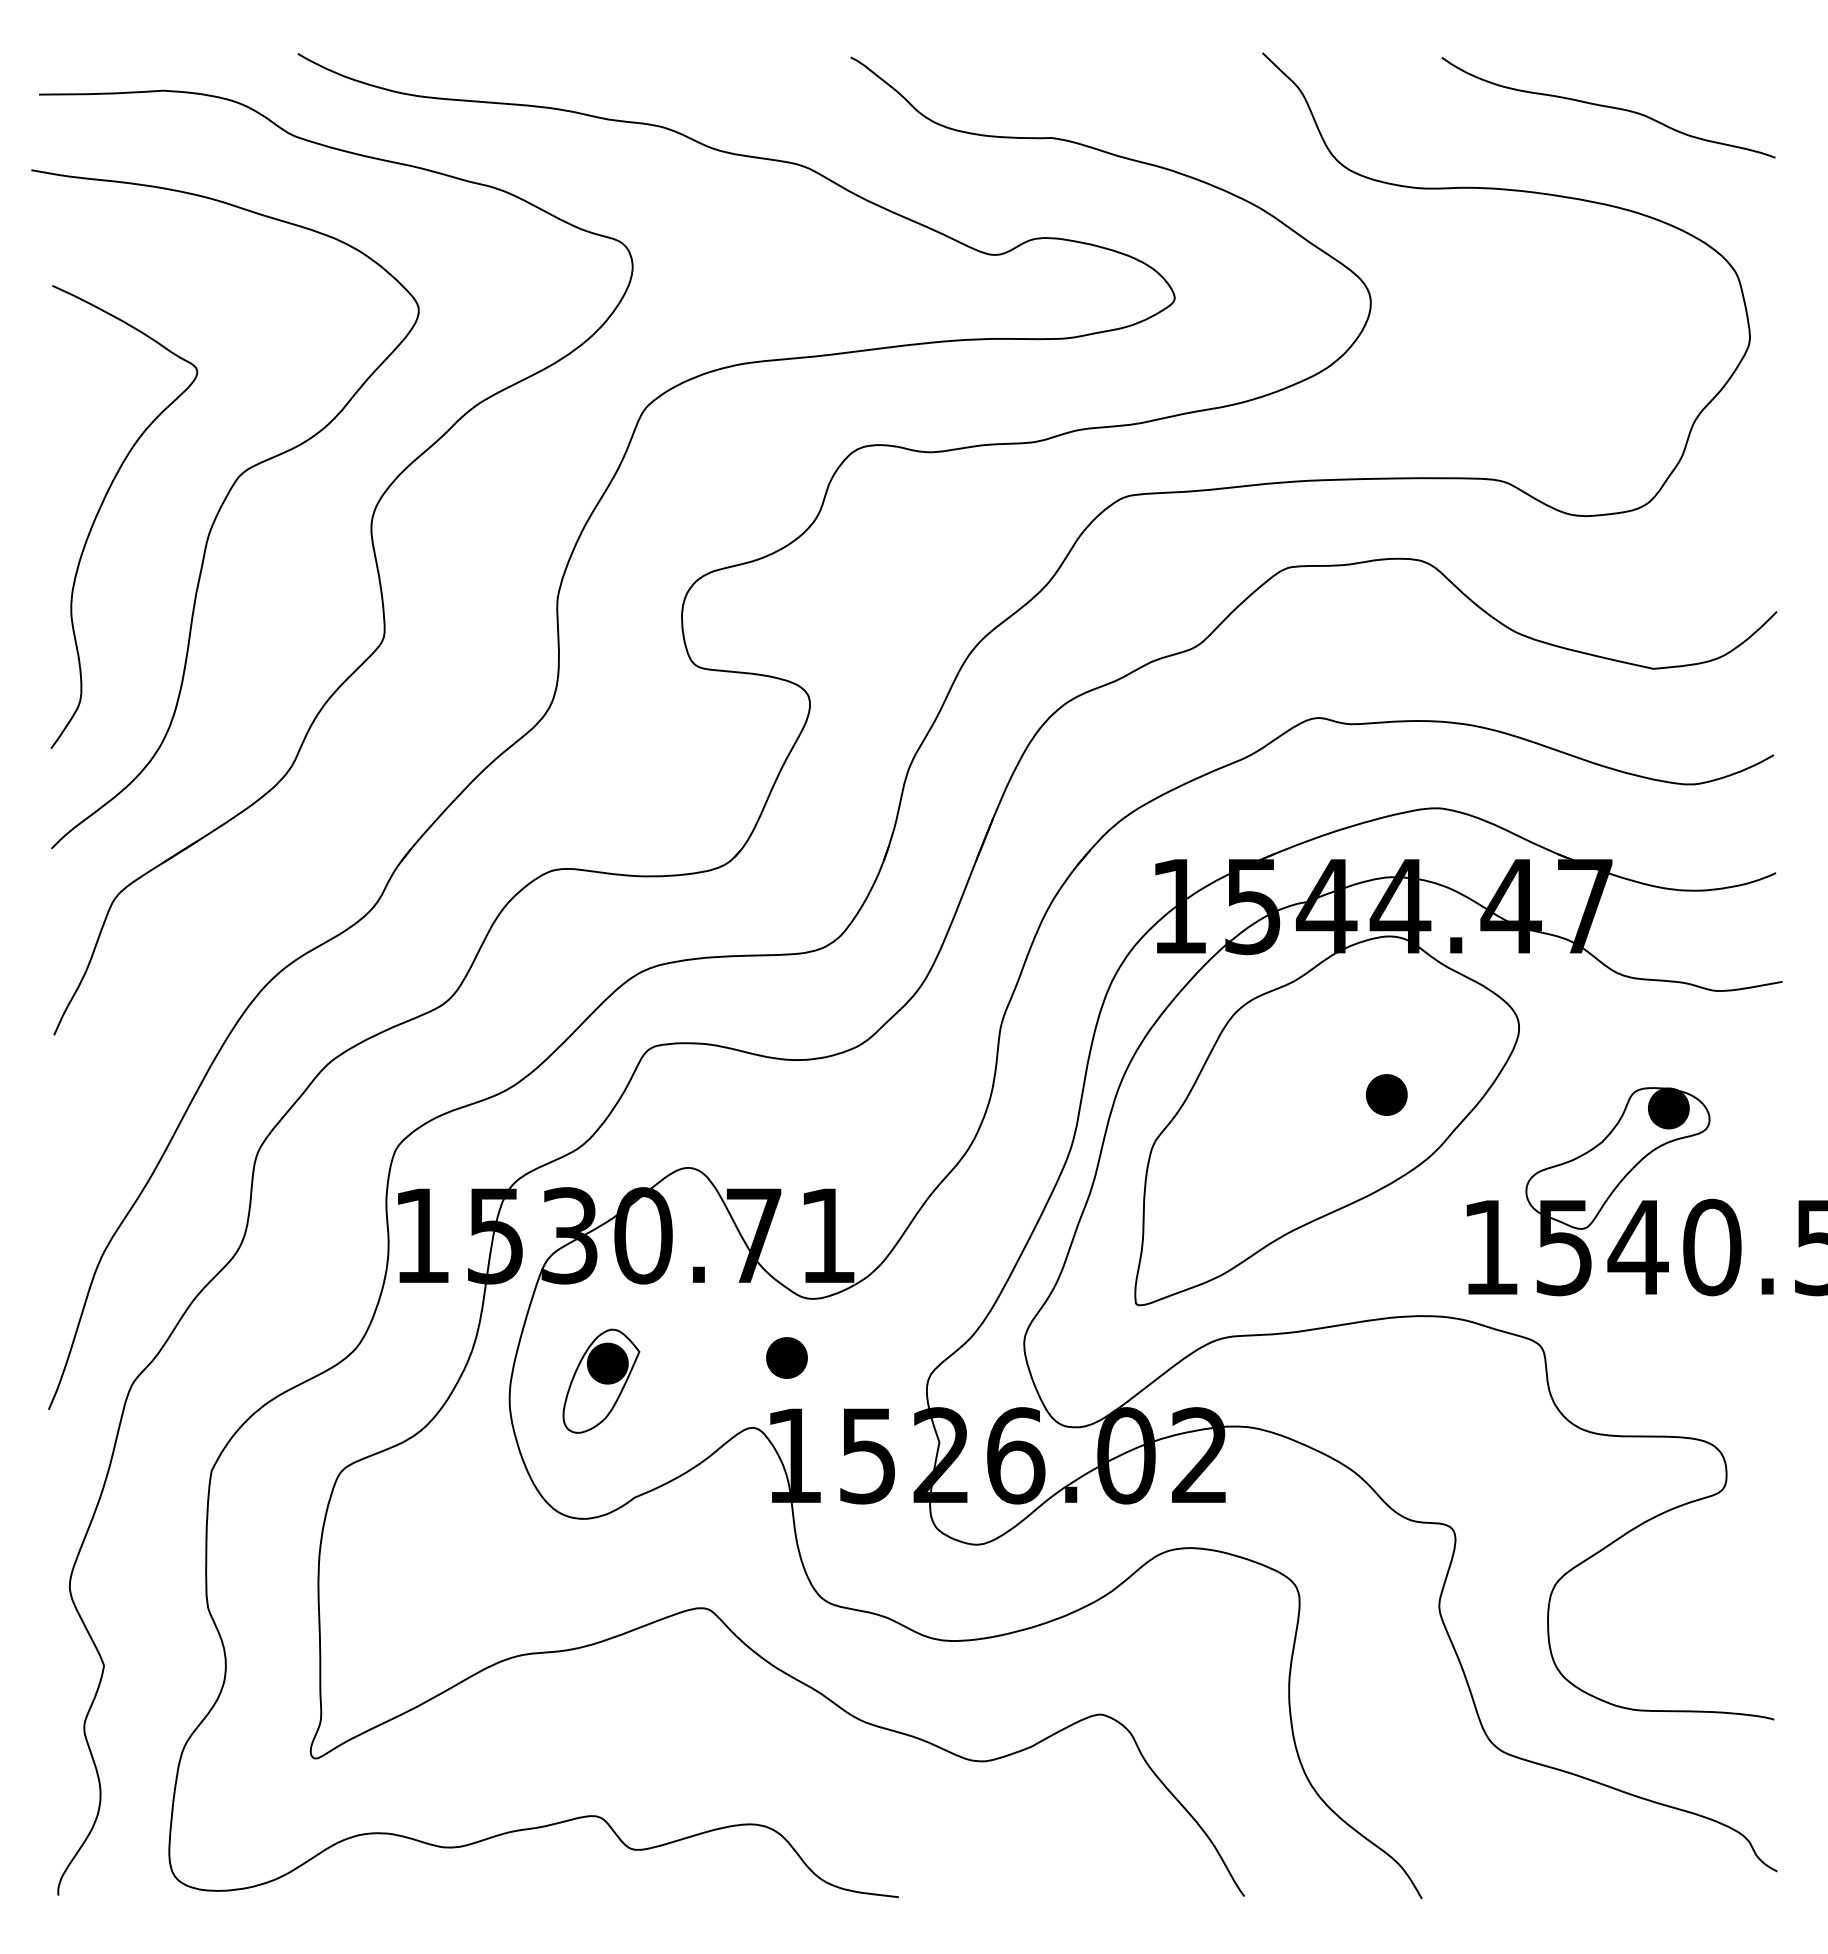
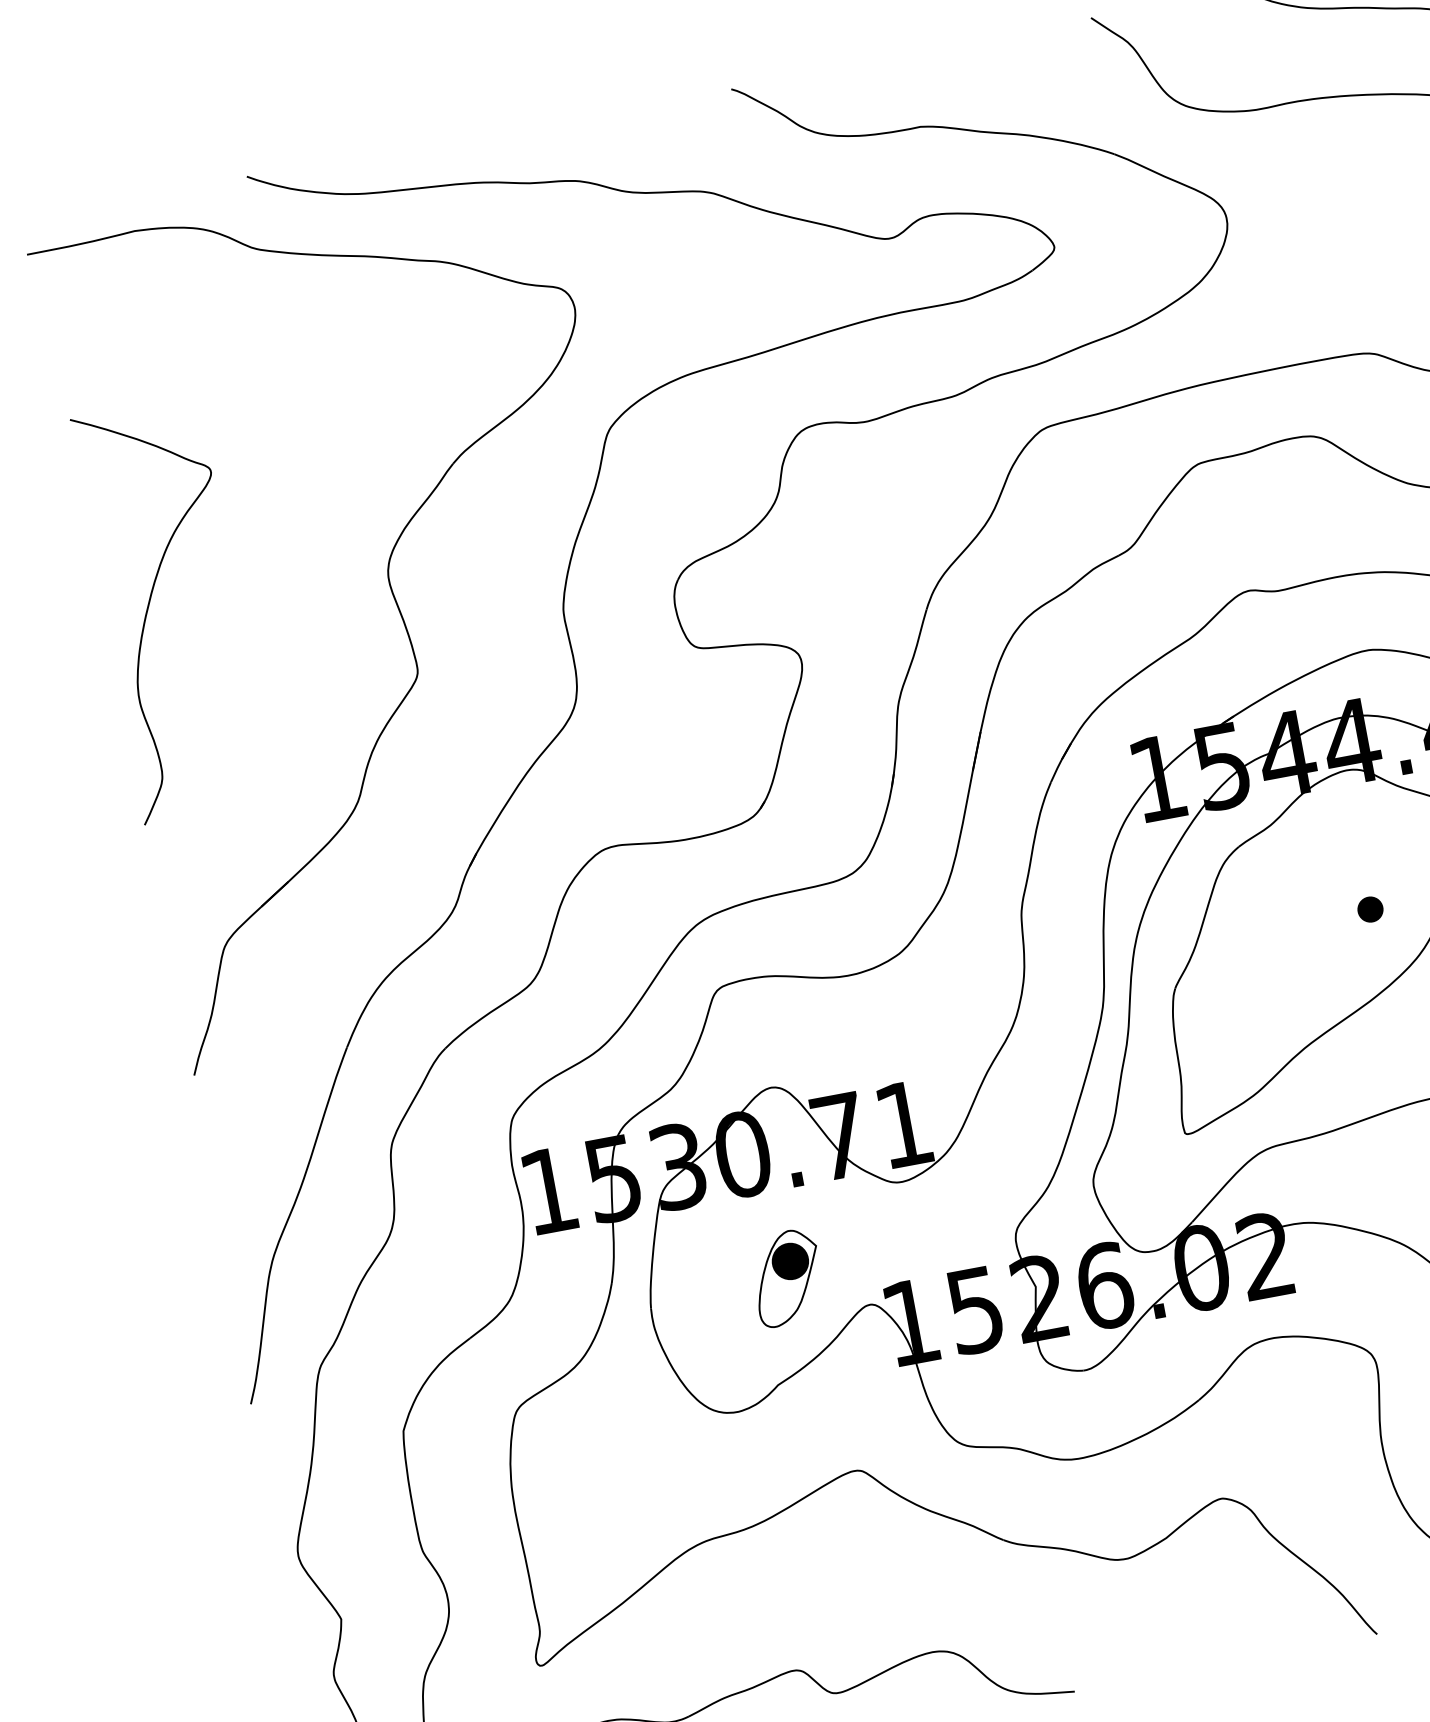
part: (225, 509) -> (258, 587), removed
part: (1386, 1094) -> (1370, 909), size x0.7
part: (786, 1357) -> (888, 1237), removed
part: (601, 1380) -> (787, 1277), moved

